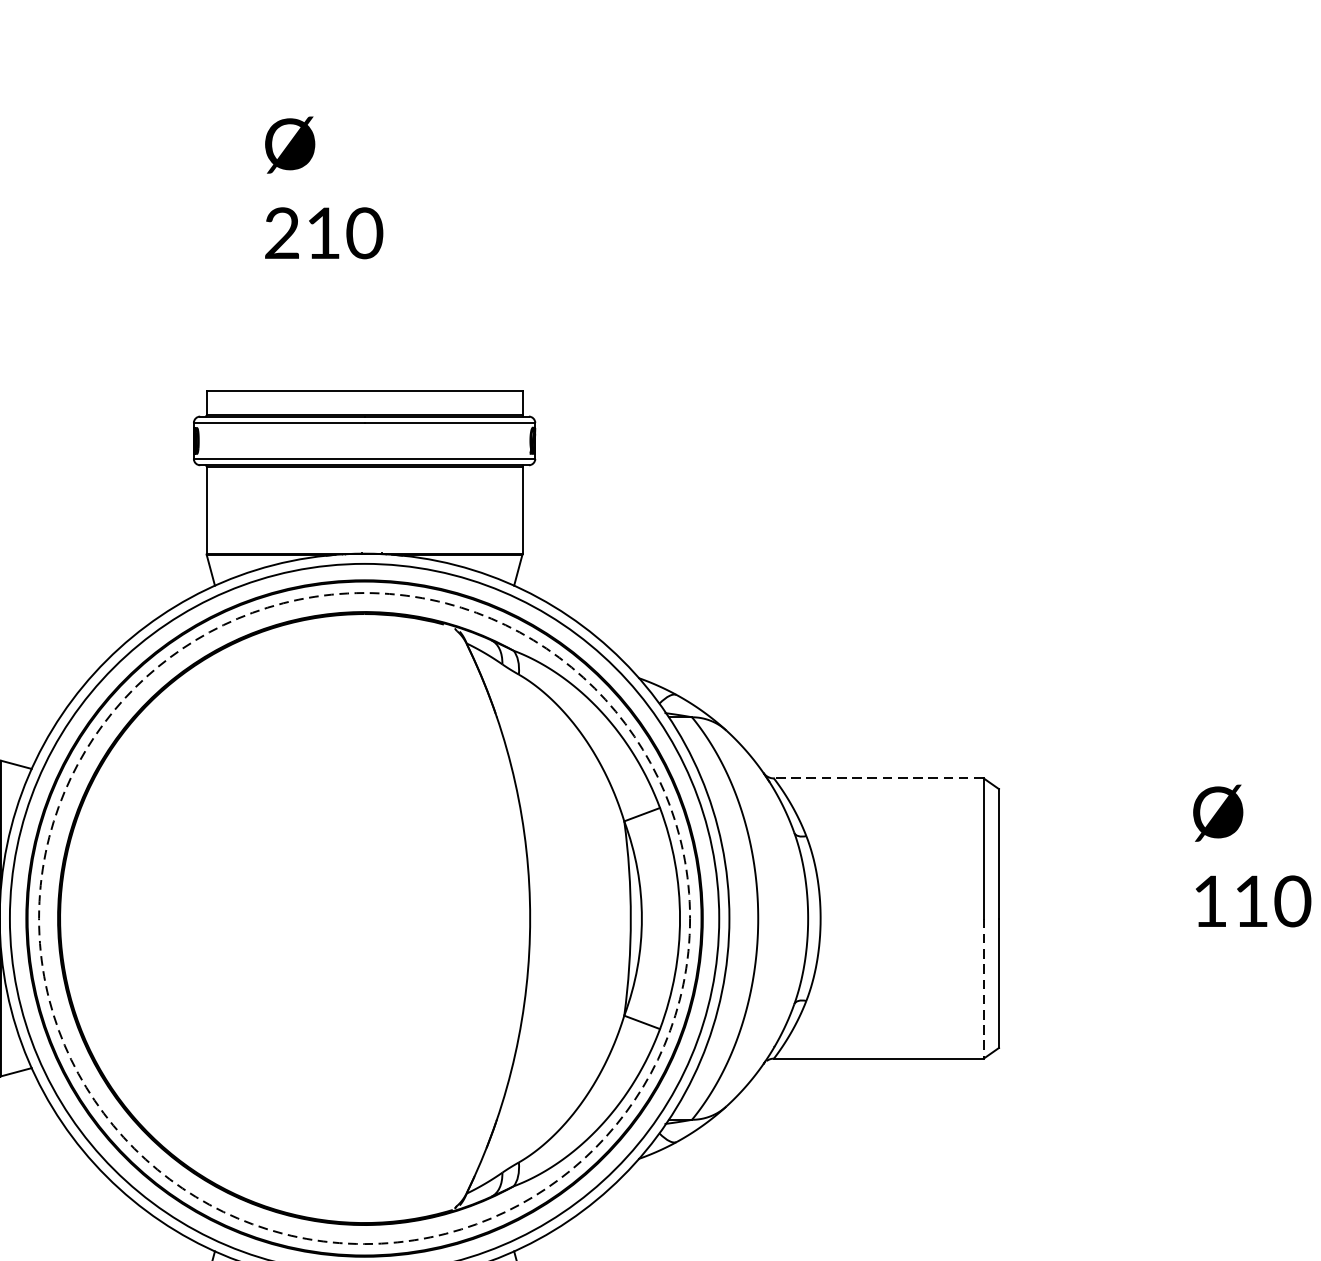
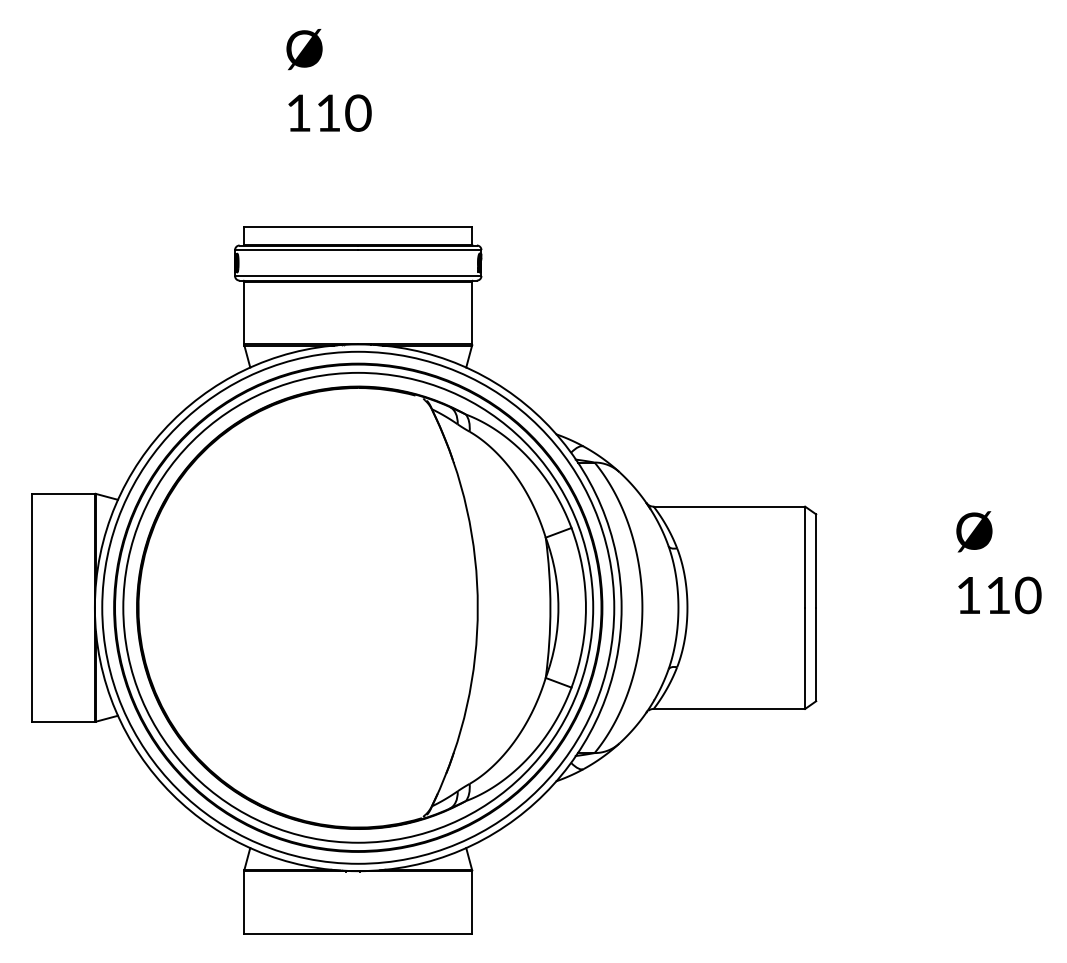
text: (281, 232) -> (298, 112), 210 -> 110
line: (878, 778) -> (729, 506), dashed -> solid
circle: (364, 918) -> (358, 607), dashed -> solid
line: (984, 988) -> (805, 658), dashed -> solid

